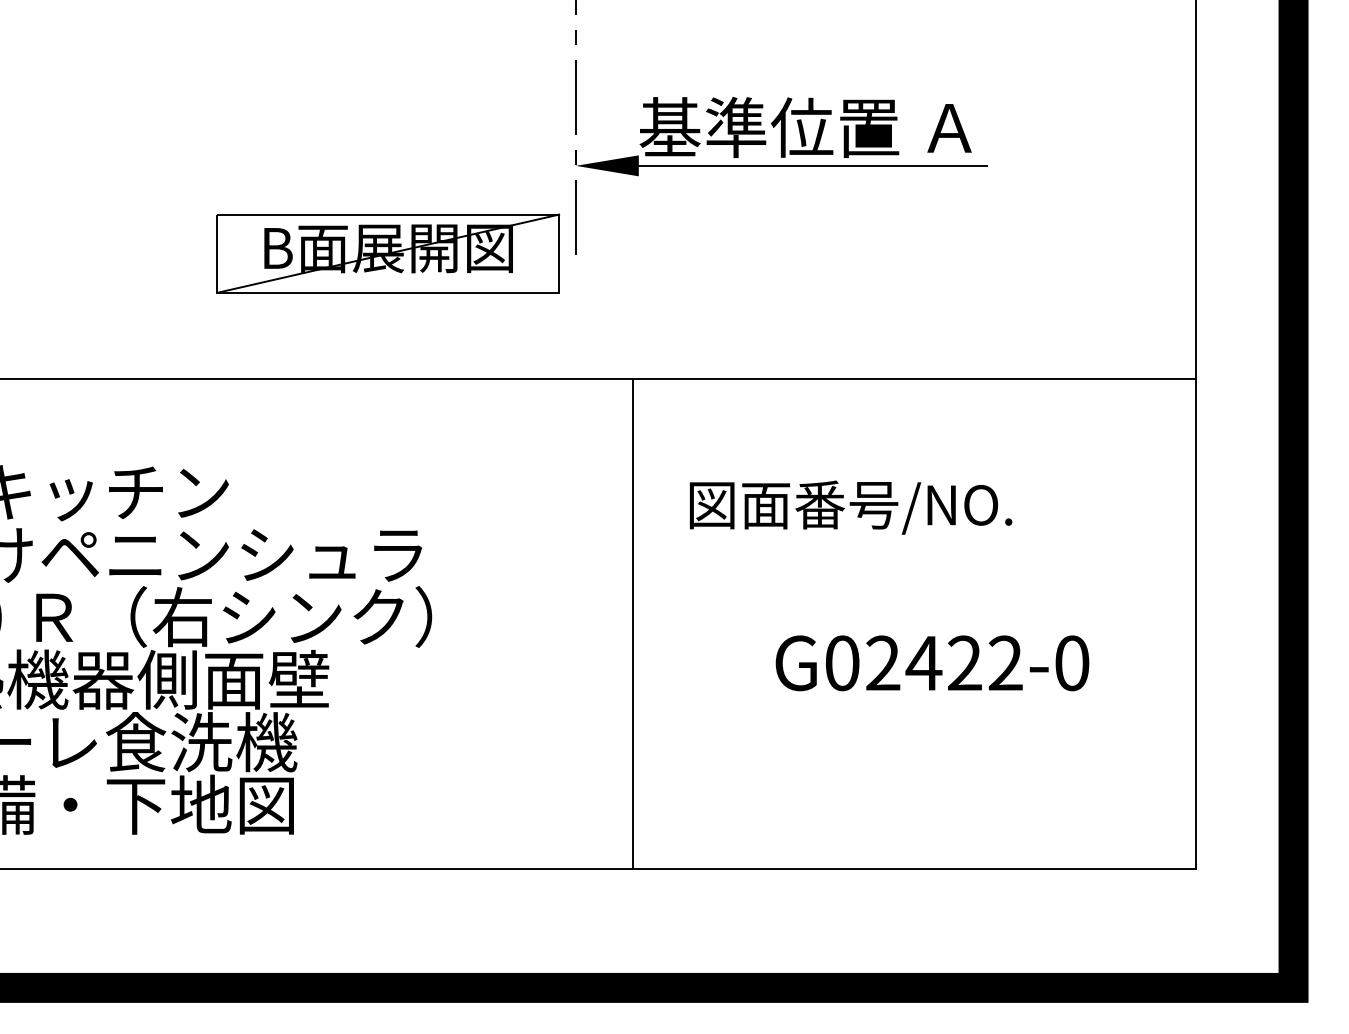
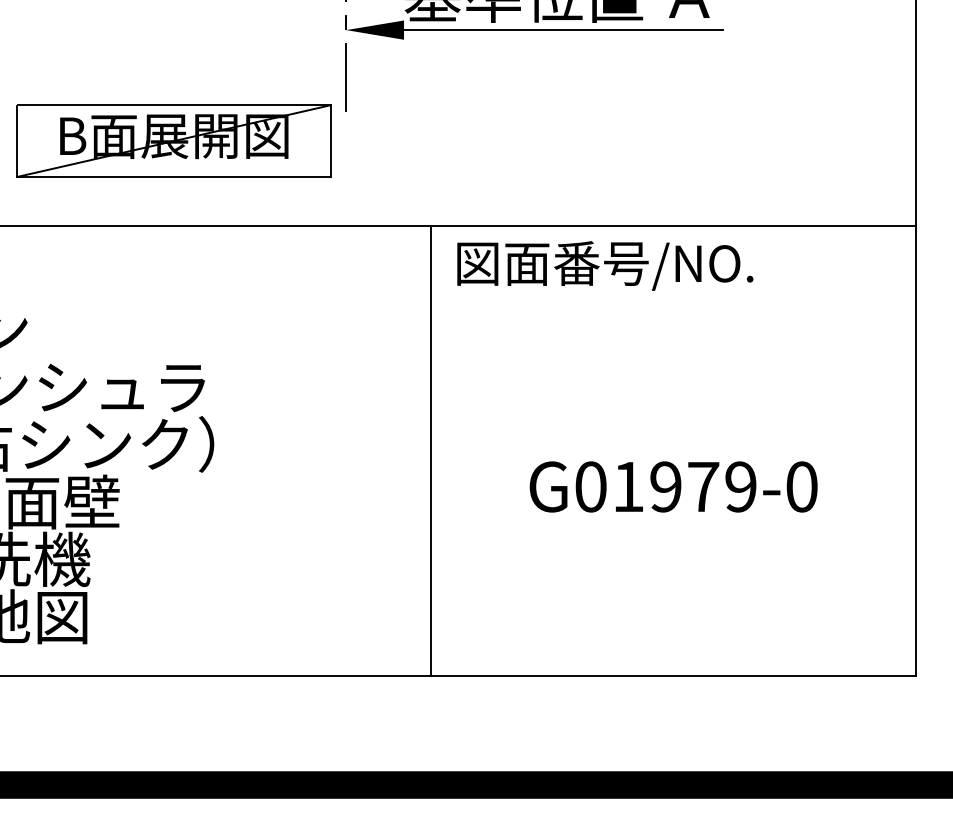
part: (387, 253) -> (173, 140), moved
text: (850, 507) -> (604, 265), moved
line: (633, 623) -> (431, 450), moved
text: (944, 663) -> (684, 487), G02422-0 -> G01979-0

